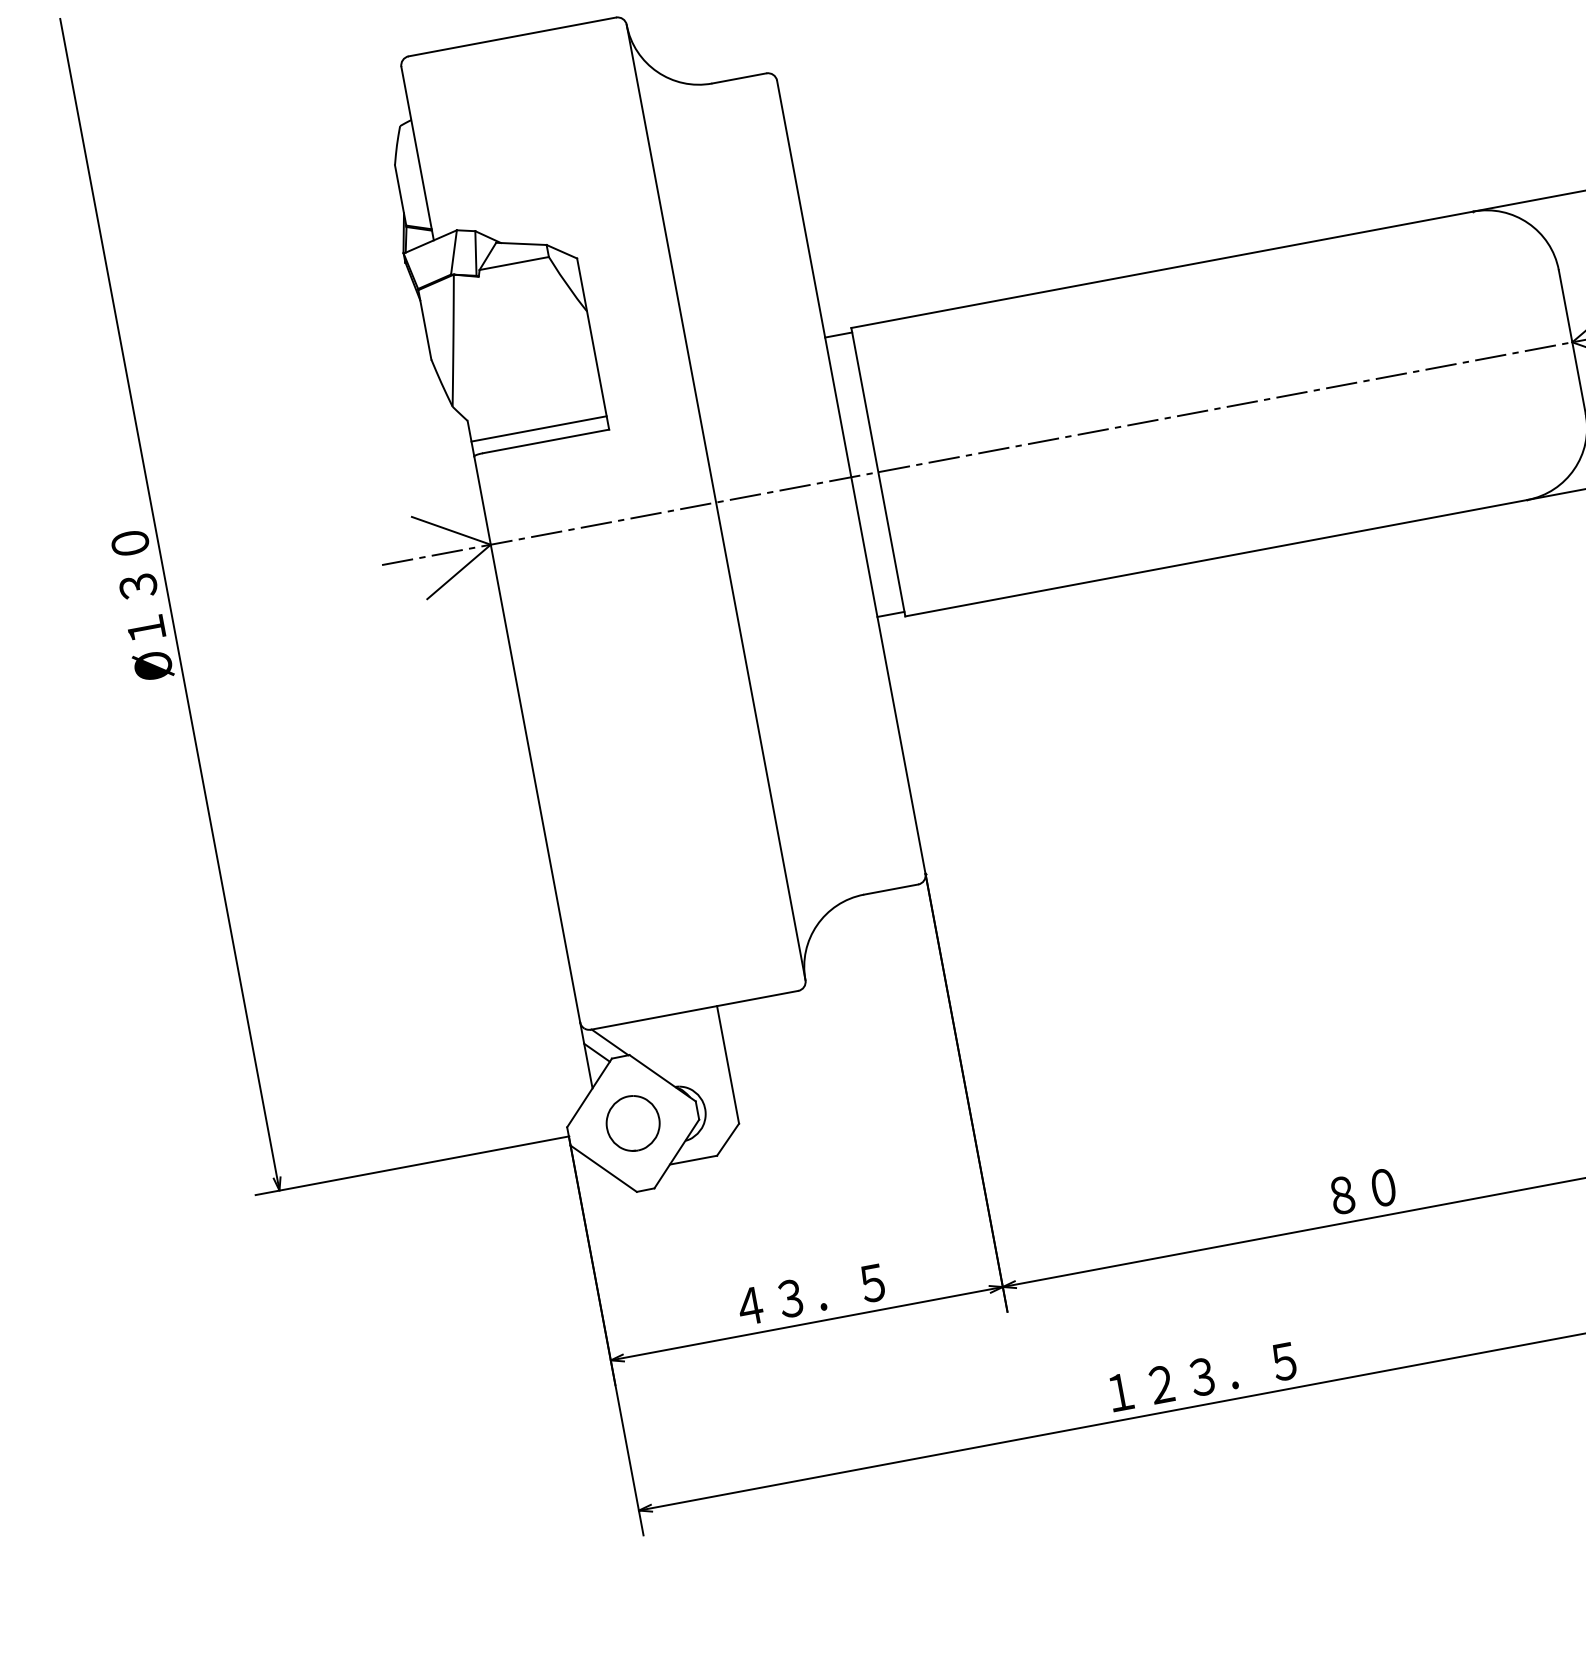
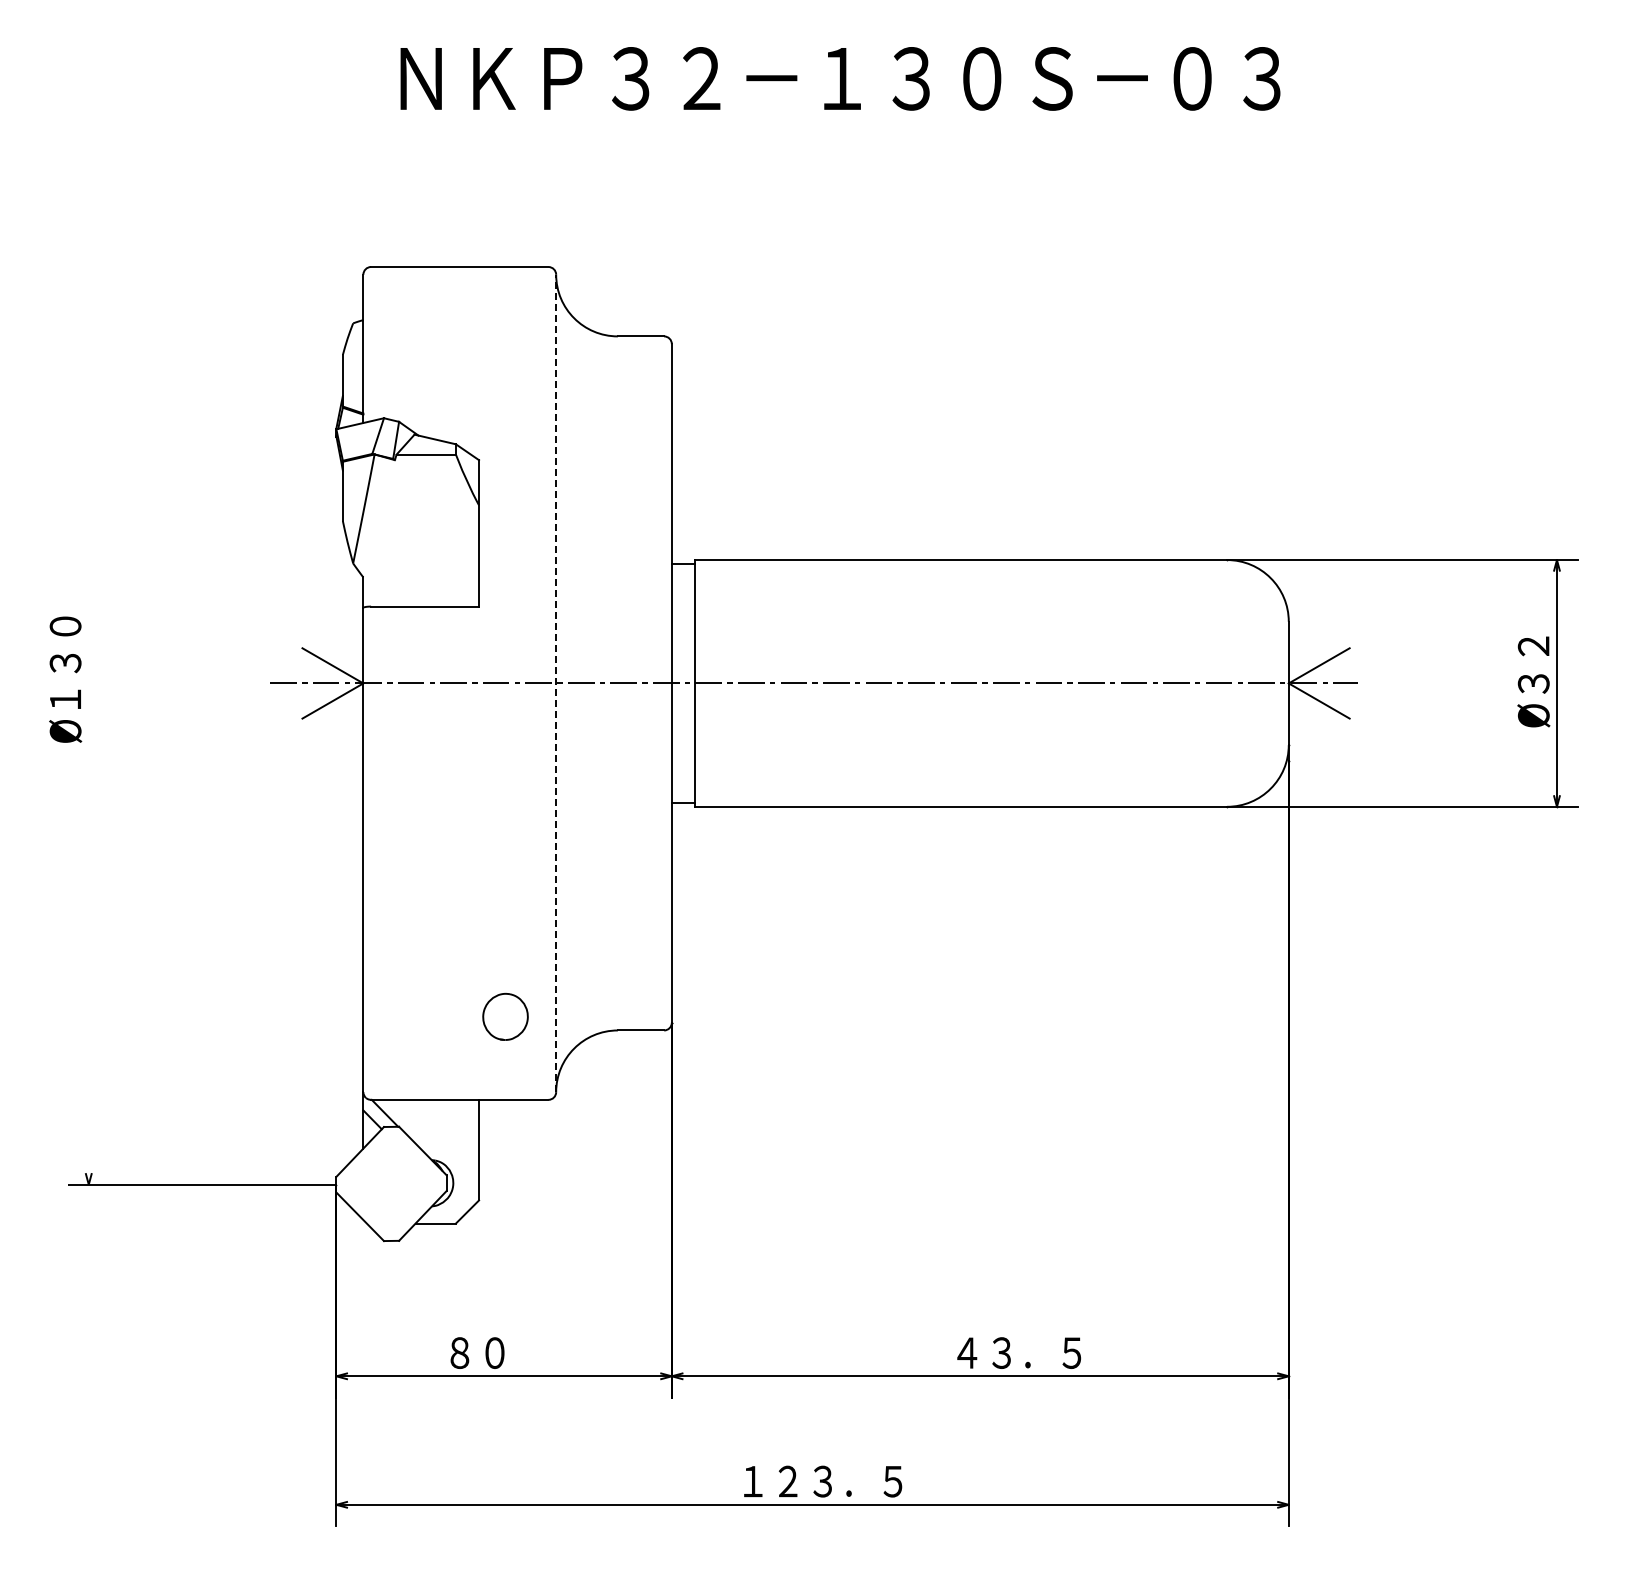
line: (539, 429) -> (421, 595), removed
line: (716, 502) -> (556, 683), solid -> dashed
line: (169, 604) -> (88, 683), removed
part: (633, 1123) -> (505, 1016), moved
text: (1403, 1183) -> (1019, 1352), ８０ -> ４３．５
text: (810, 1294) -> (511, 1352), ４３．５ -> ８０

